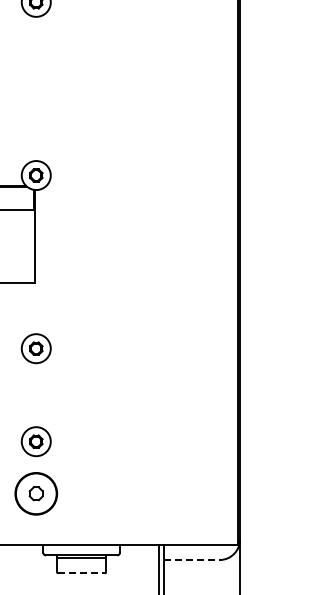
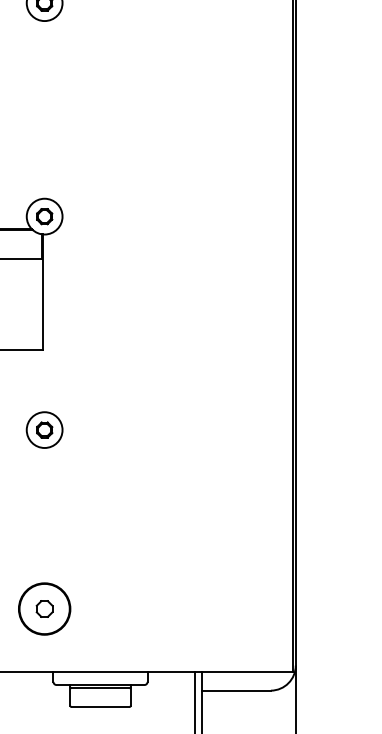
part: (35, 441) -> (43, 544), removed
line: (192, 560) -> (237, 691), dashed -> solid
line: (82, 573) -> (101, 707), dashed -> solid

